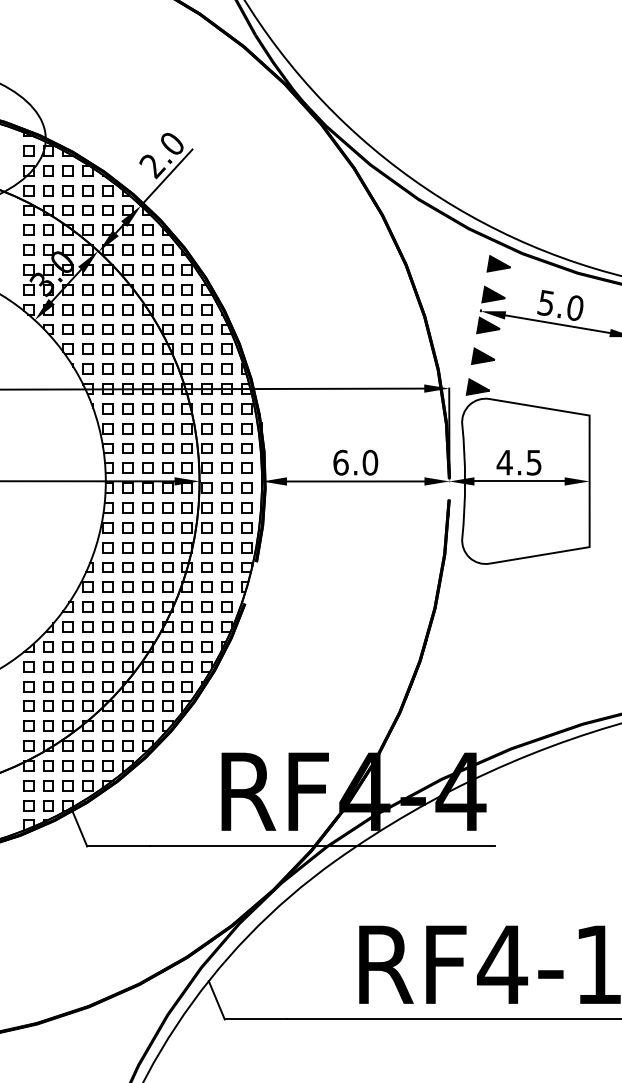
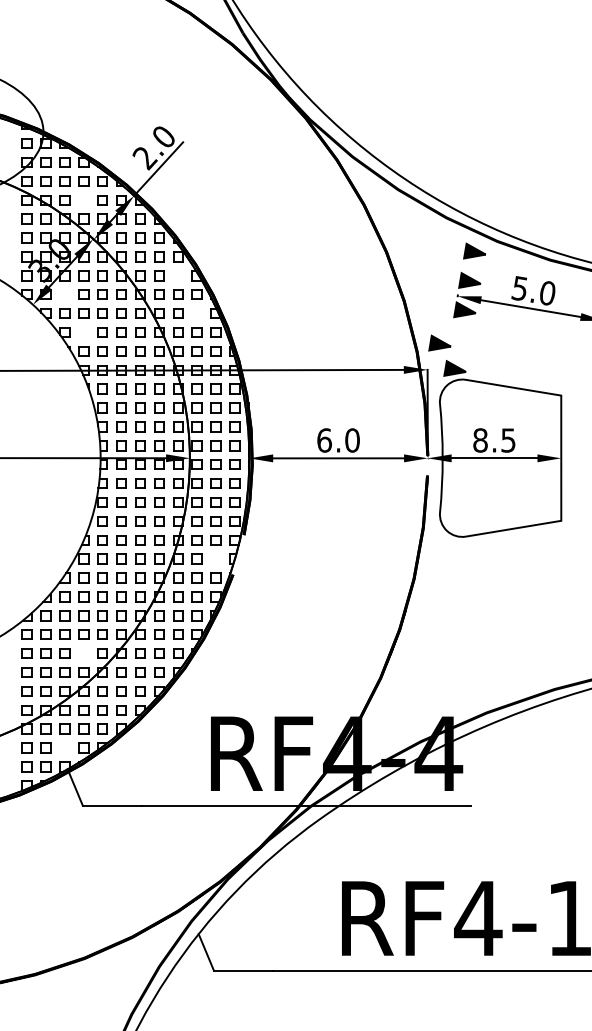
part: (87, 210) -> (83, 200), removed
part: (187, 289) -> (178, 275), removed
part: (67, 309) -> (64, 294), removed
part: (206, 329) -> (196, 313), removed
part: (87, 349) -> (83, 332), removed
part: (482, 355) -> (439, 342), moved
text: (504, 462) -> (480, 440), 4.5 -> 8.5
part: (226, 586) -> (215, 558), removed
part: (87, 686) -> (83, 653), removed
part: (67, 785) -> (64, 747), removed

